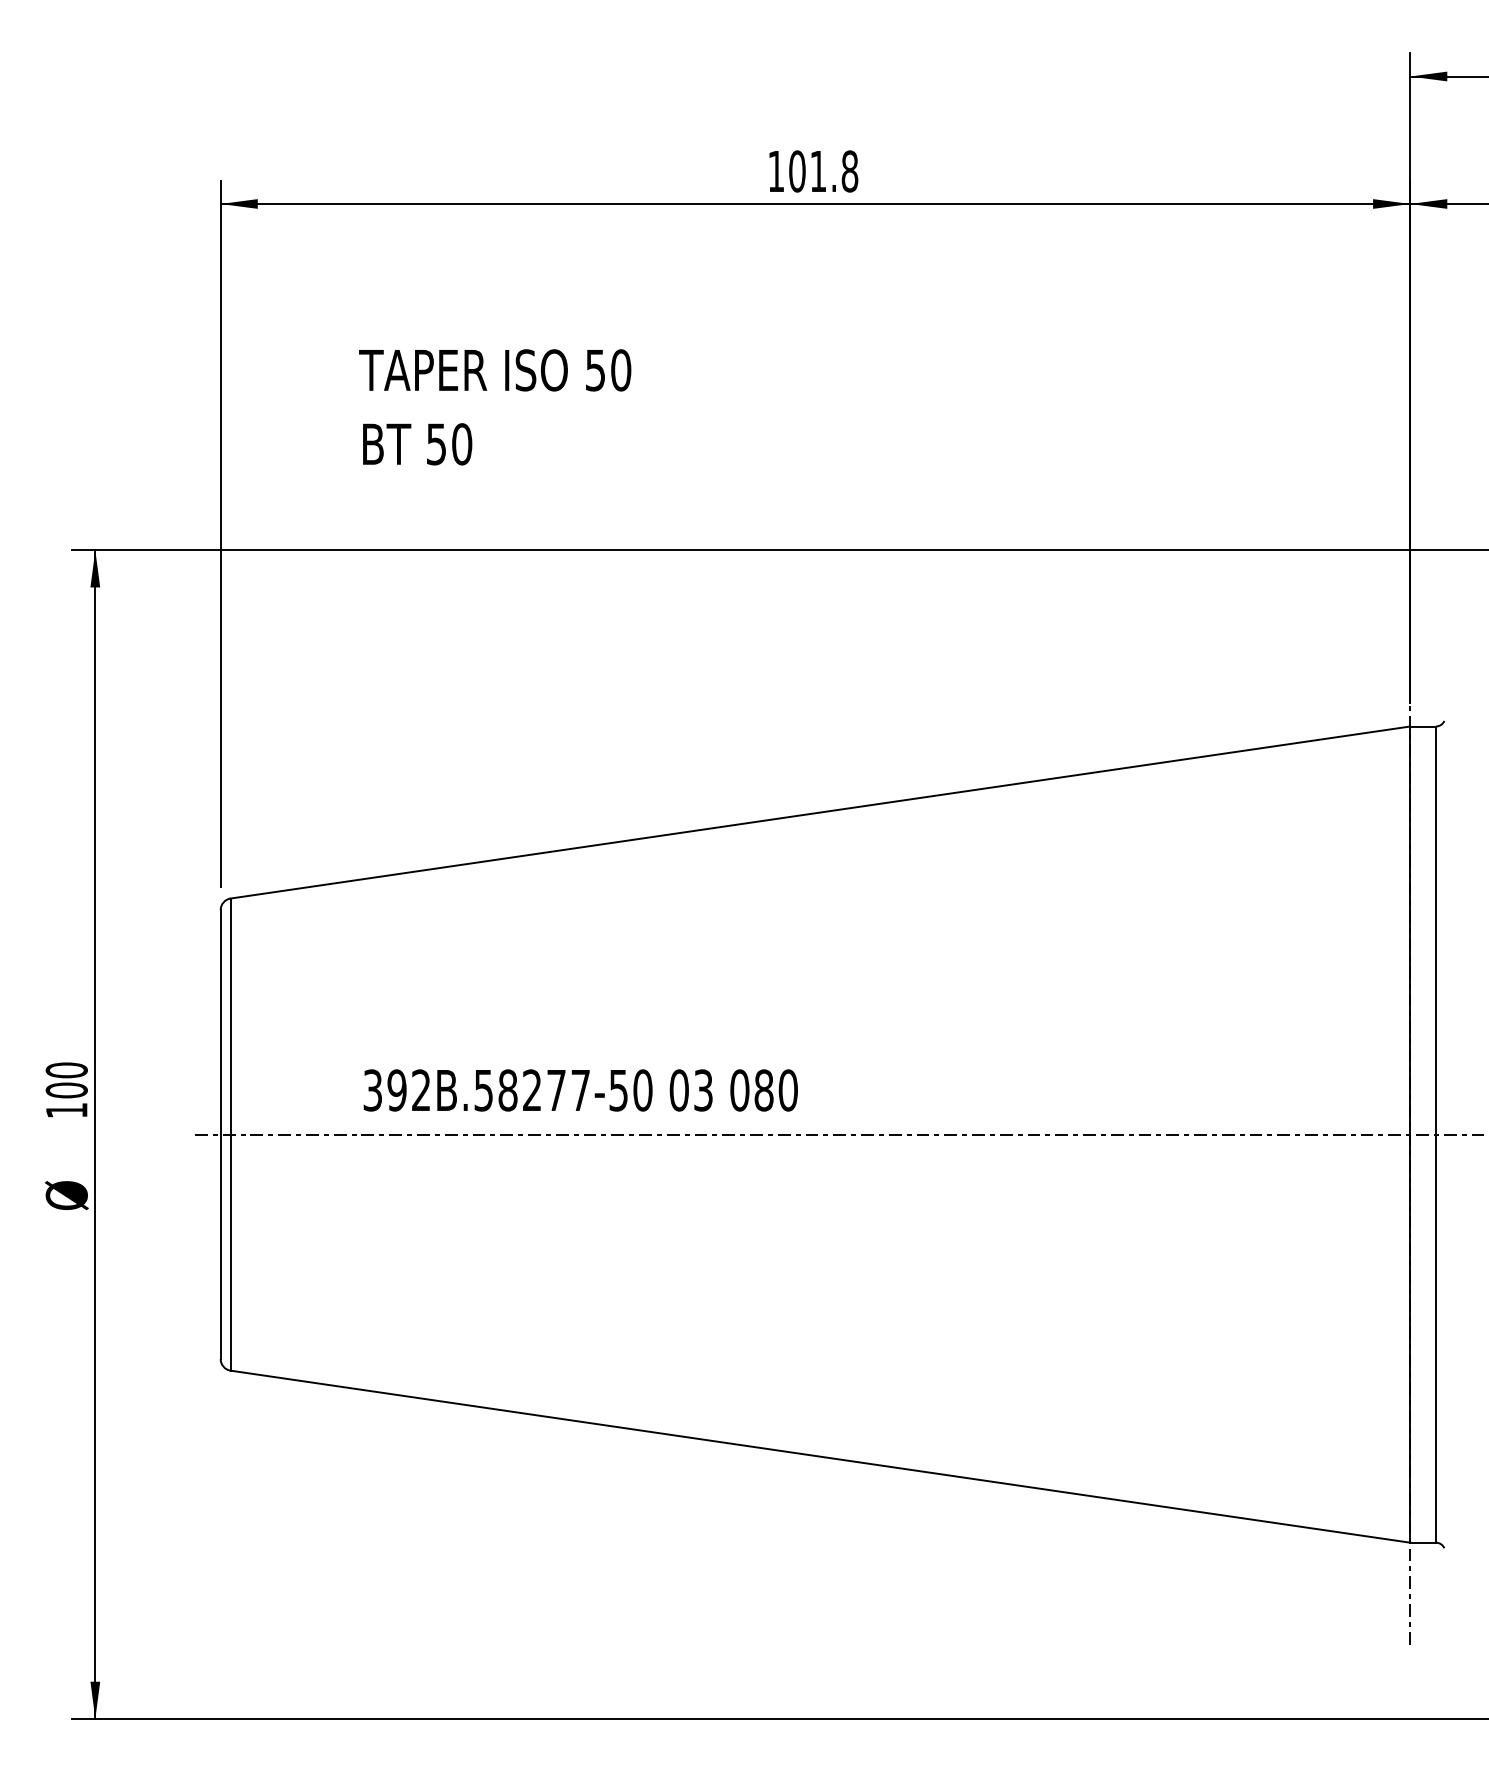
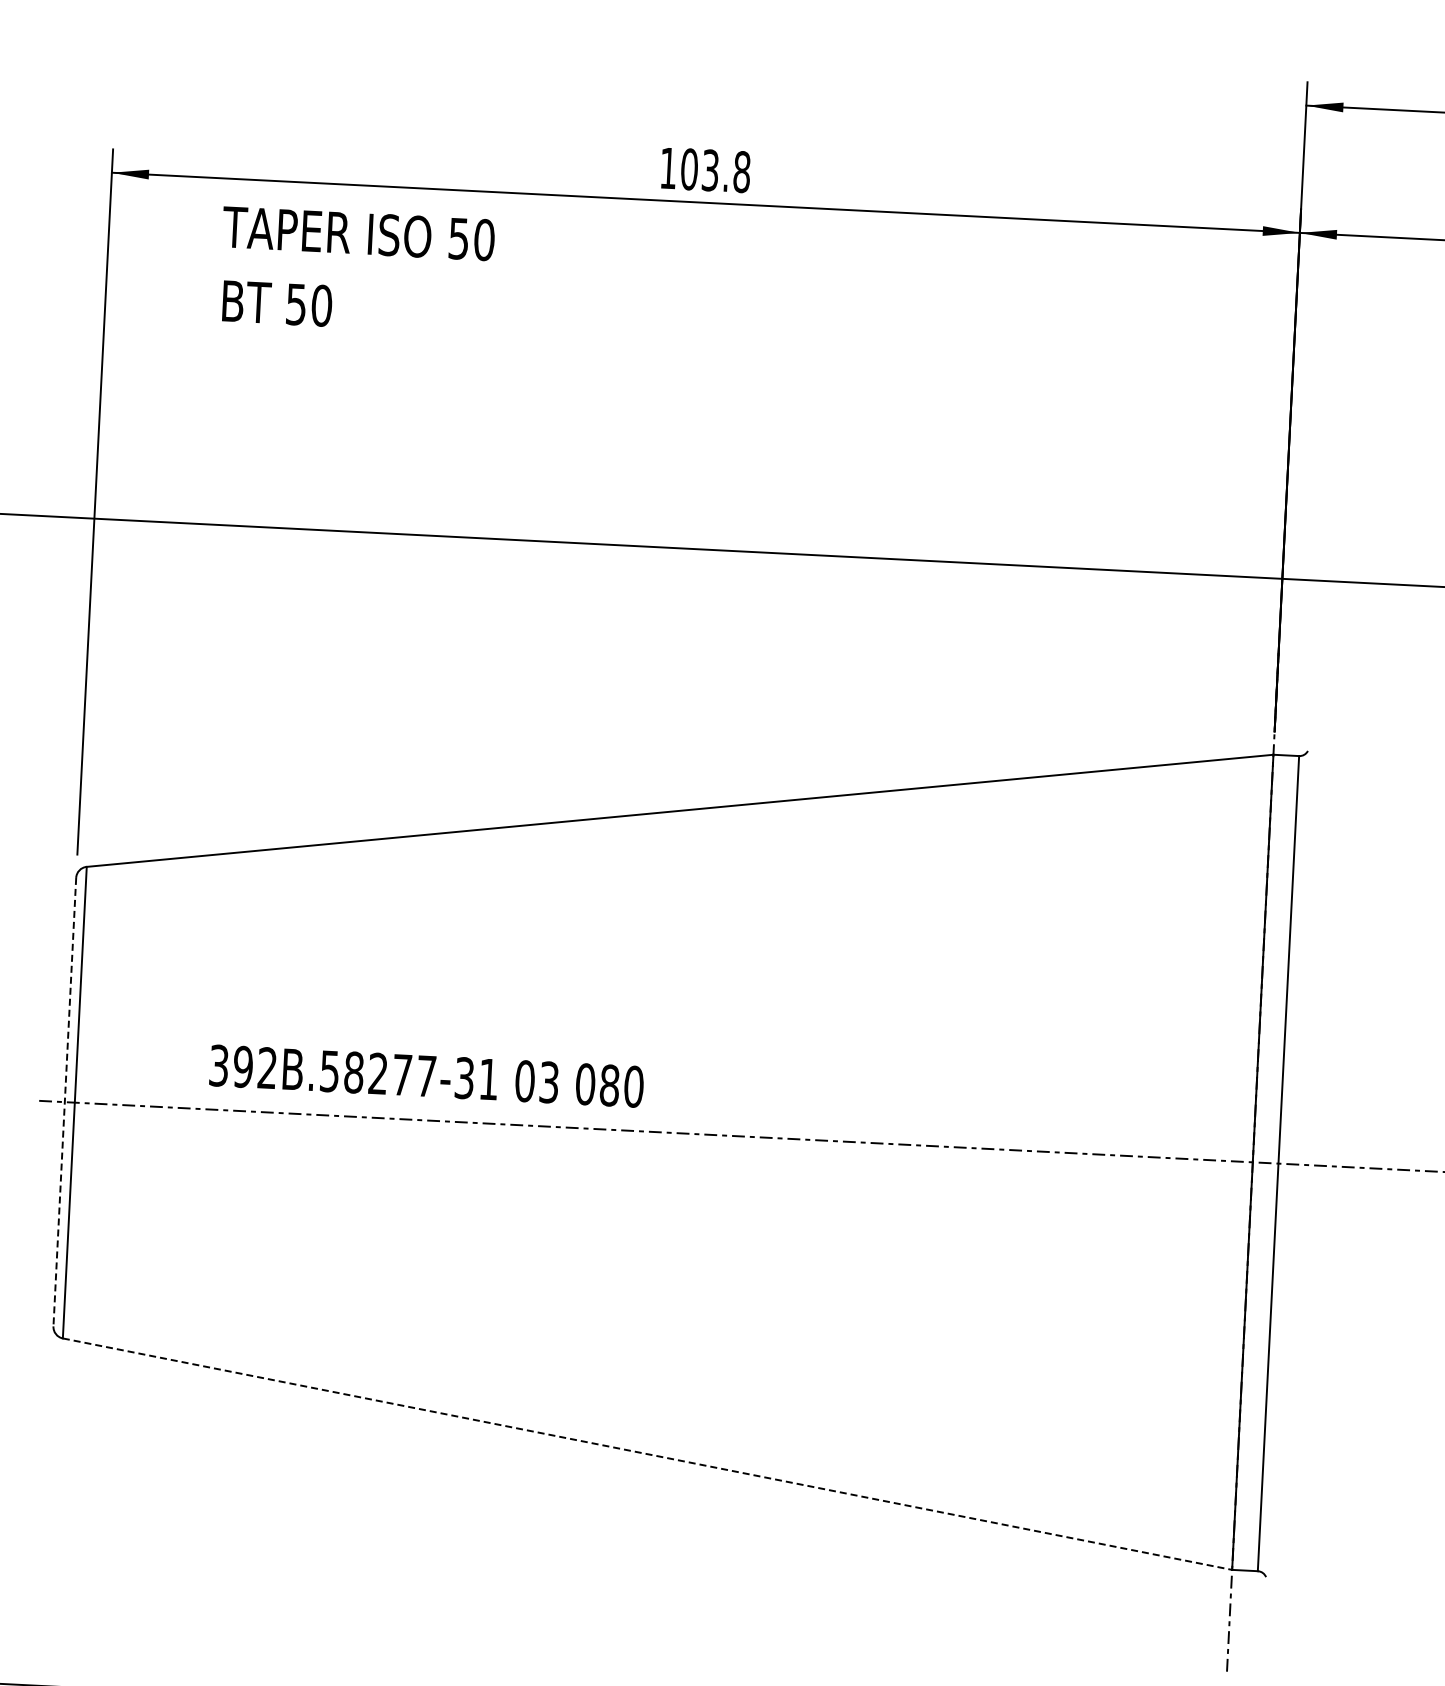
text: (818, 171) -> (710, 170), 101.8 -> 103.8
text: (495, 407) -> (357, 270), moved
text: (631, 1090) -> (477, 1078), 392B.58277-50 -> 392B.58277-31
line: (220, 1134) -> (64, 1102), solid -> dashed
line: (820, 1456) -> (647, 1453), solid -> dashed

